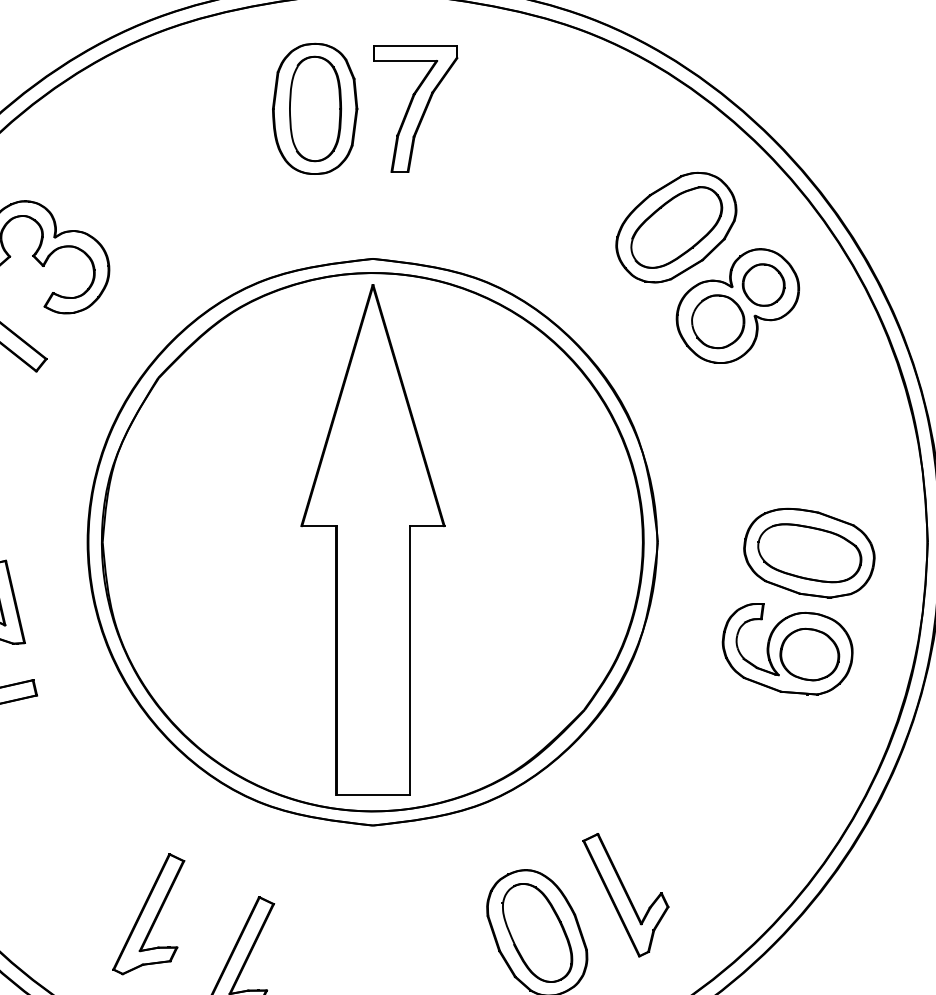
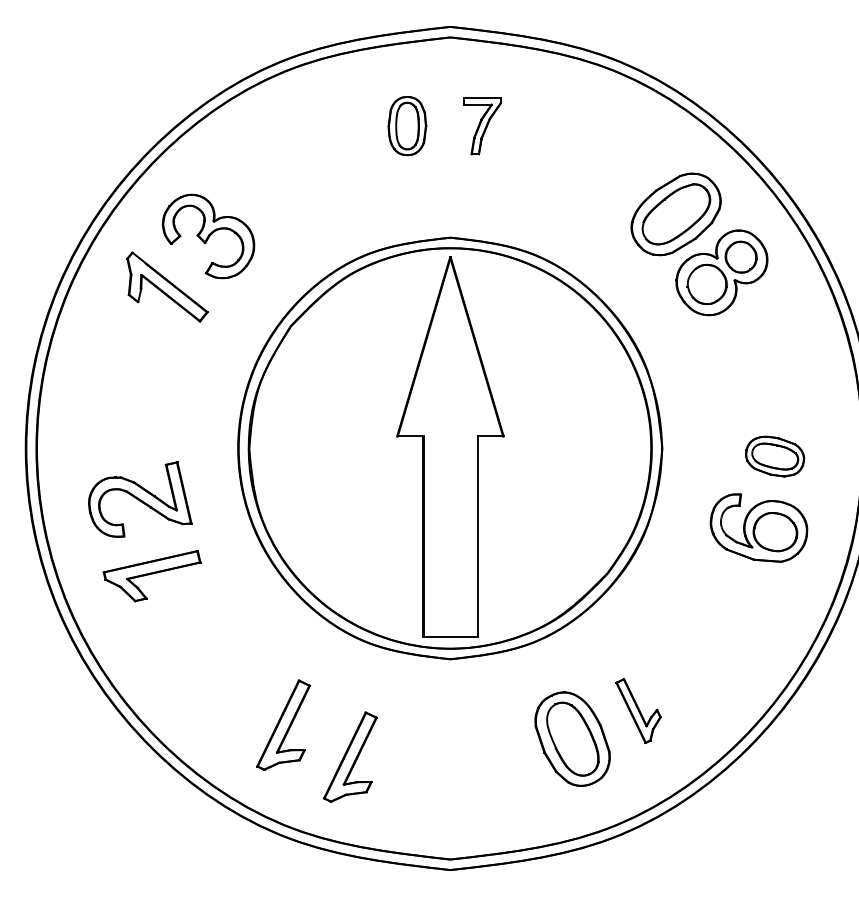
part: (315, 108) -> (407, 125), size x0.6
part: (416, 108) -> (482, 125), size x0.6
part: (808, 552) -> (774, 456), size x0.6
part: (625, 894) -> (638, 710), size x0.7

